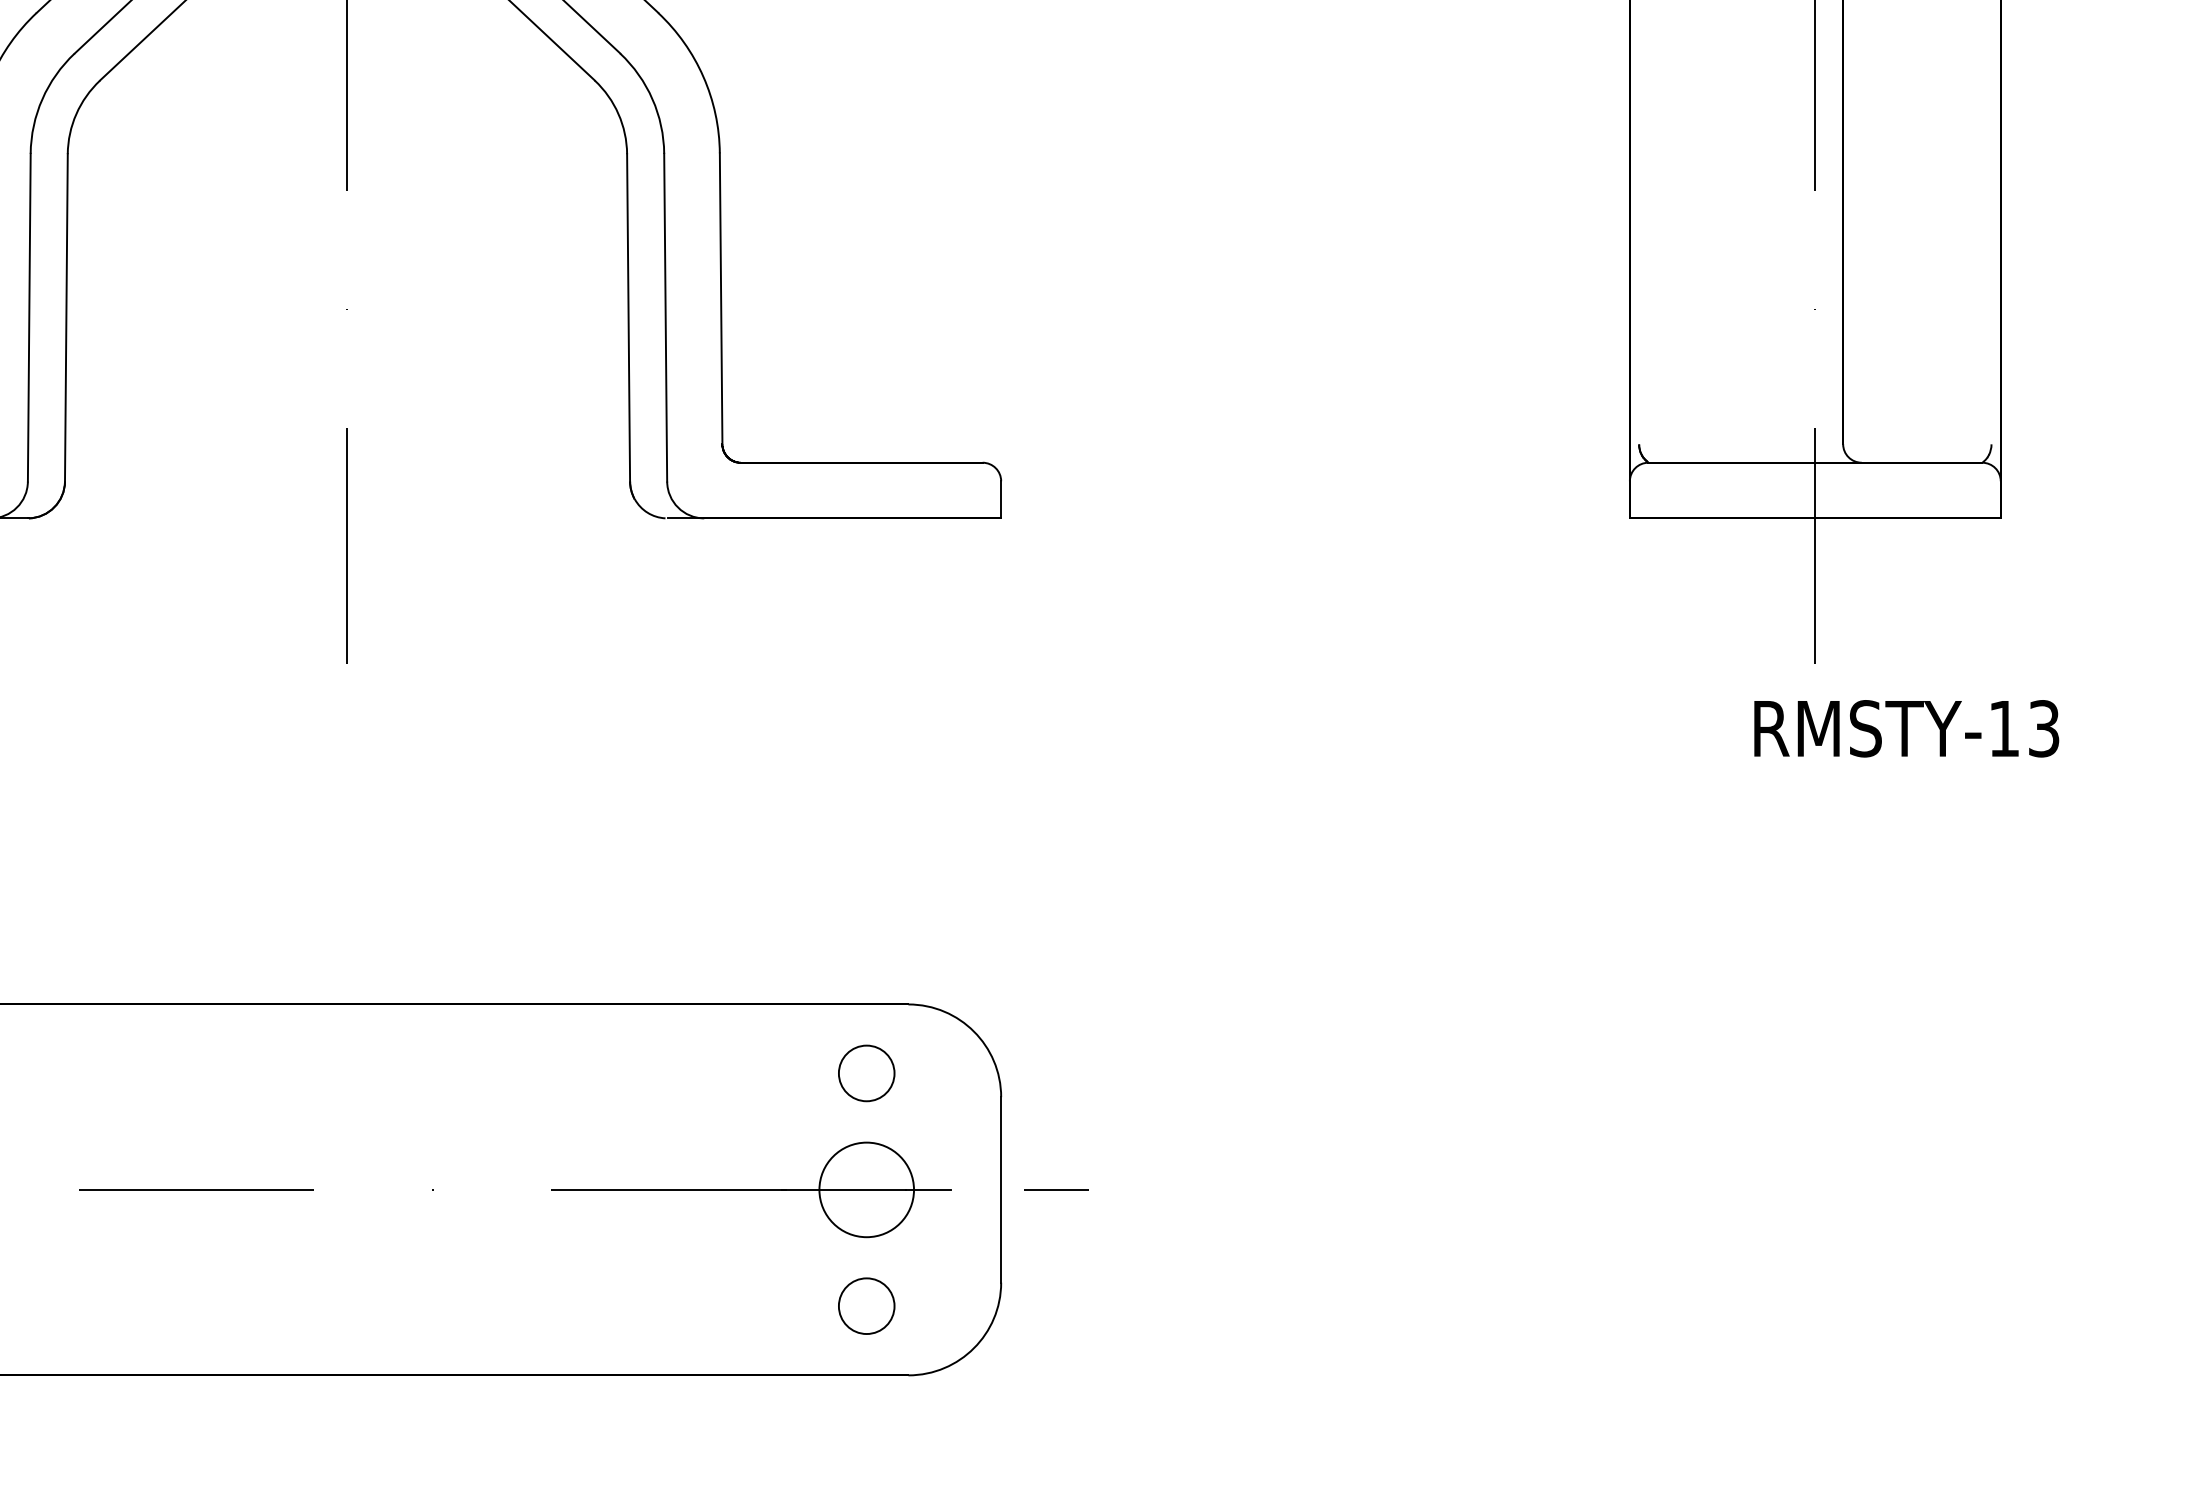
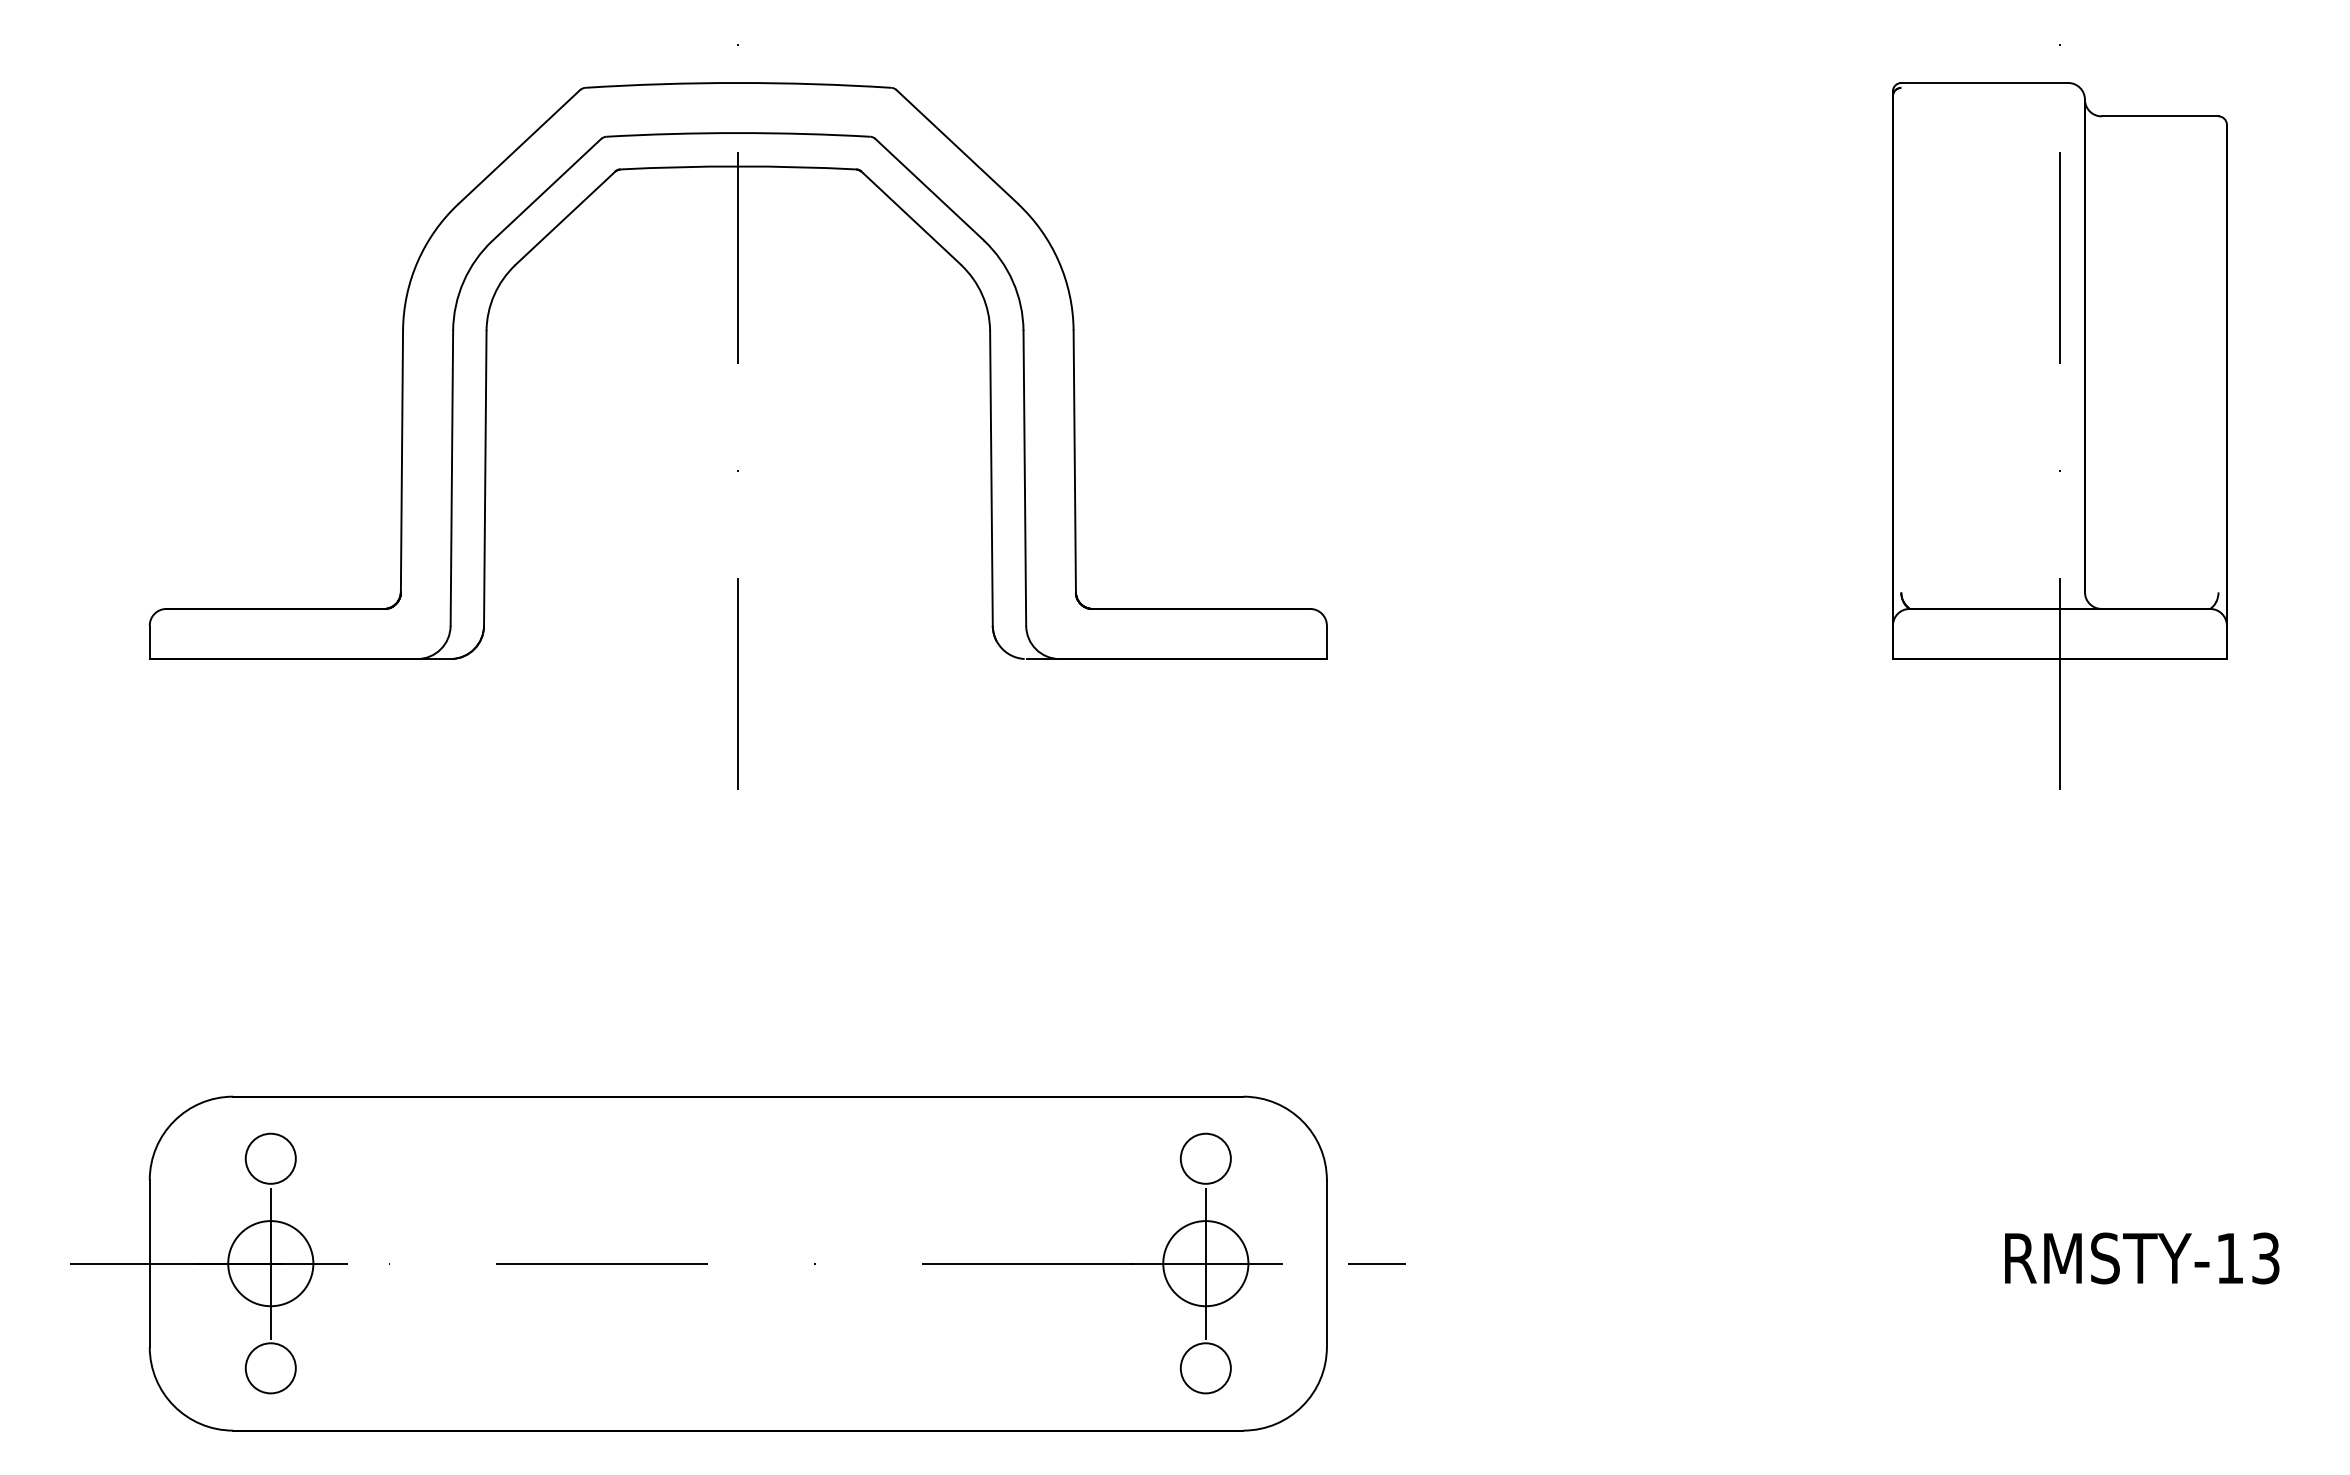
text: (1907, 728) -> (2142, 1258), moved
line: (866, 1189) -> (1205, 1263), added

